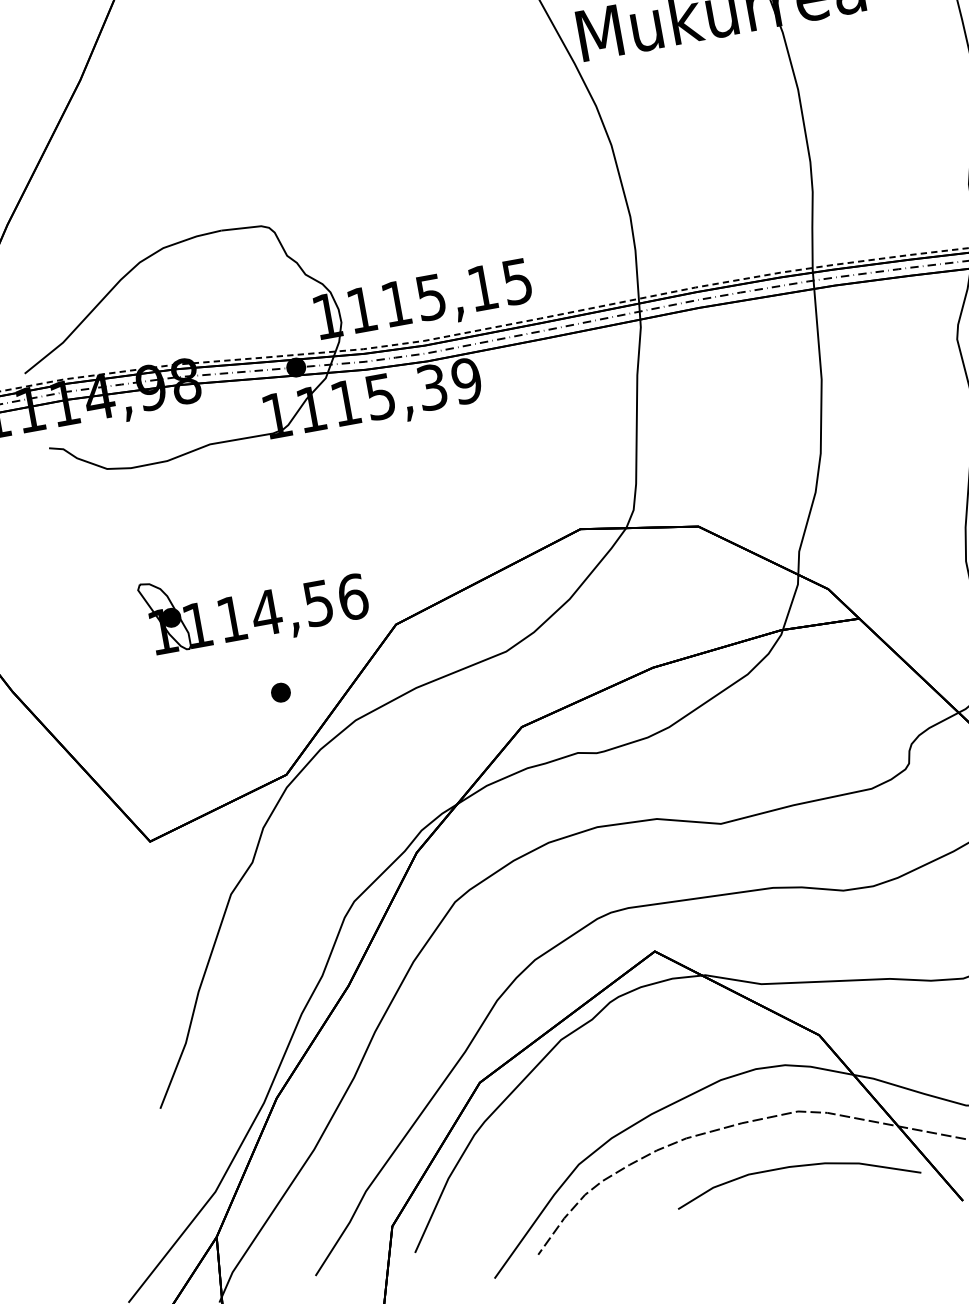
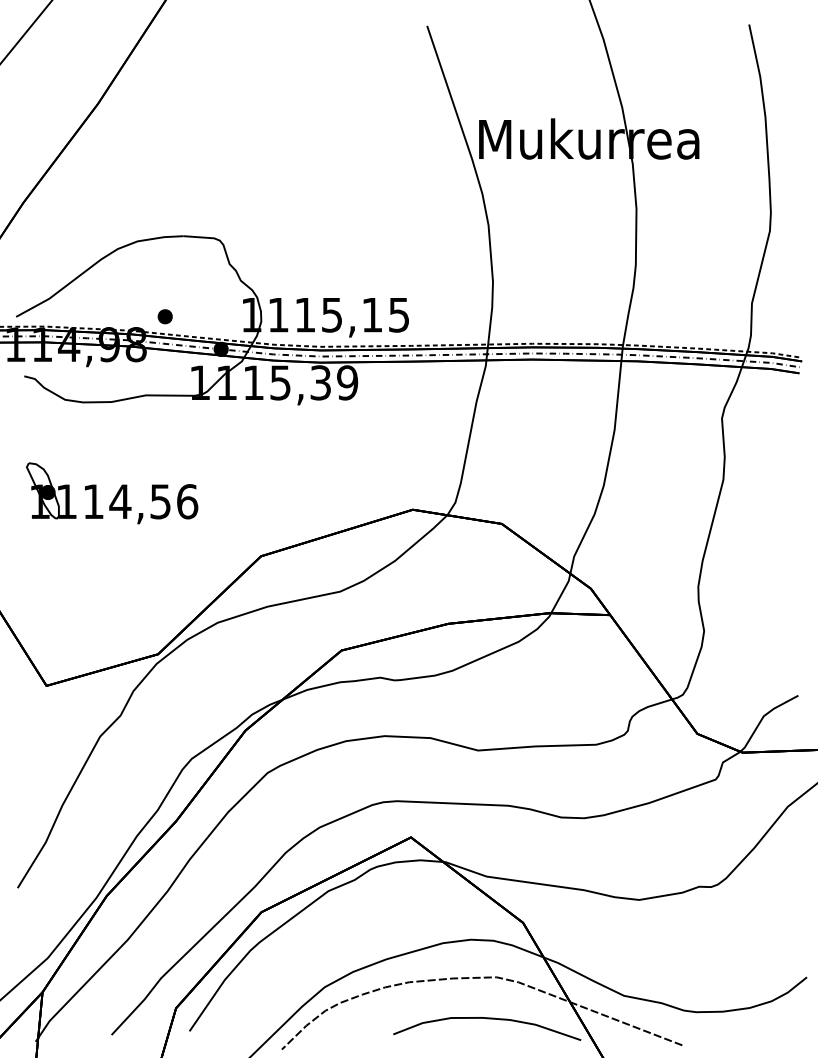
part: (254, 604) -> (112, 493), moved
part: (279, 692) -> (164, 316), moved

